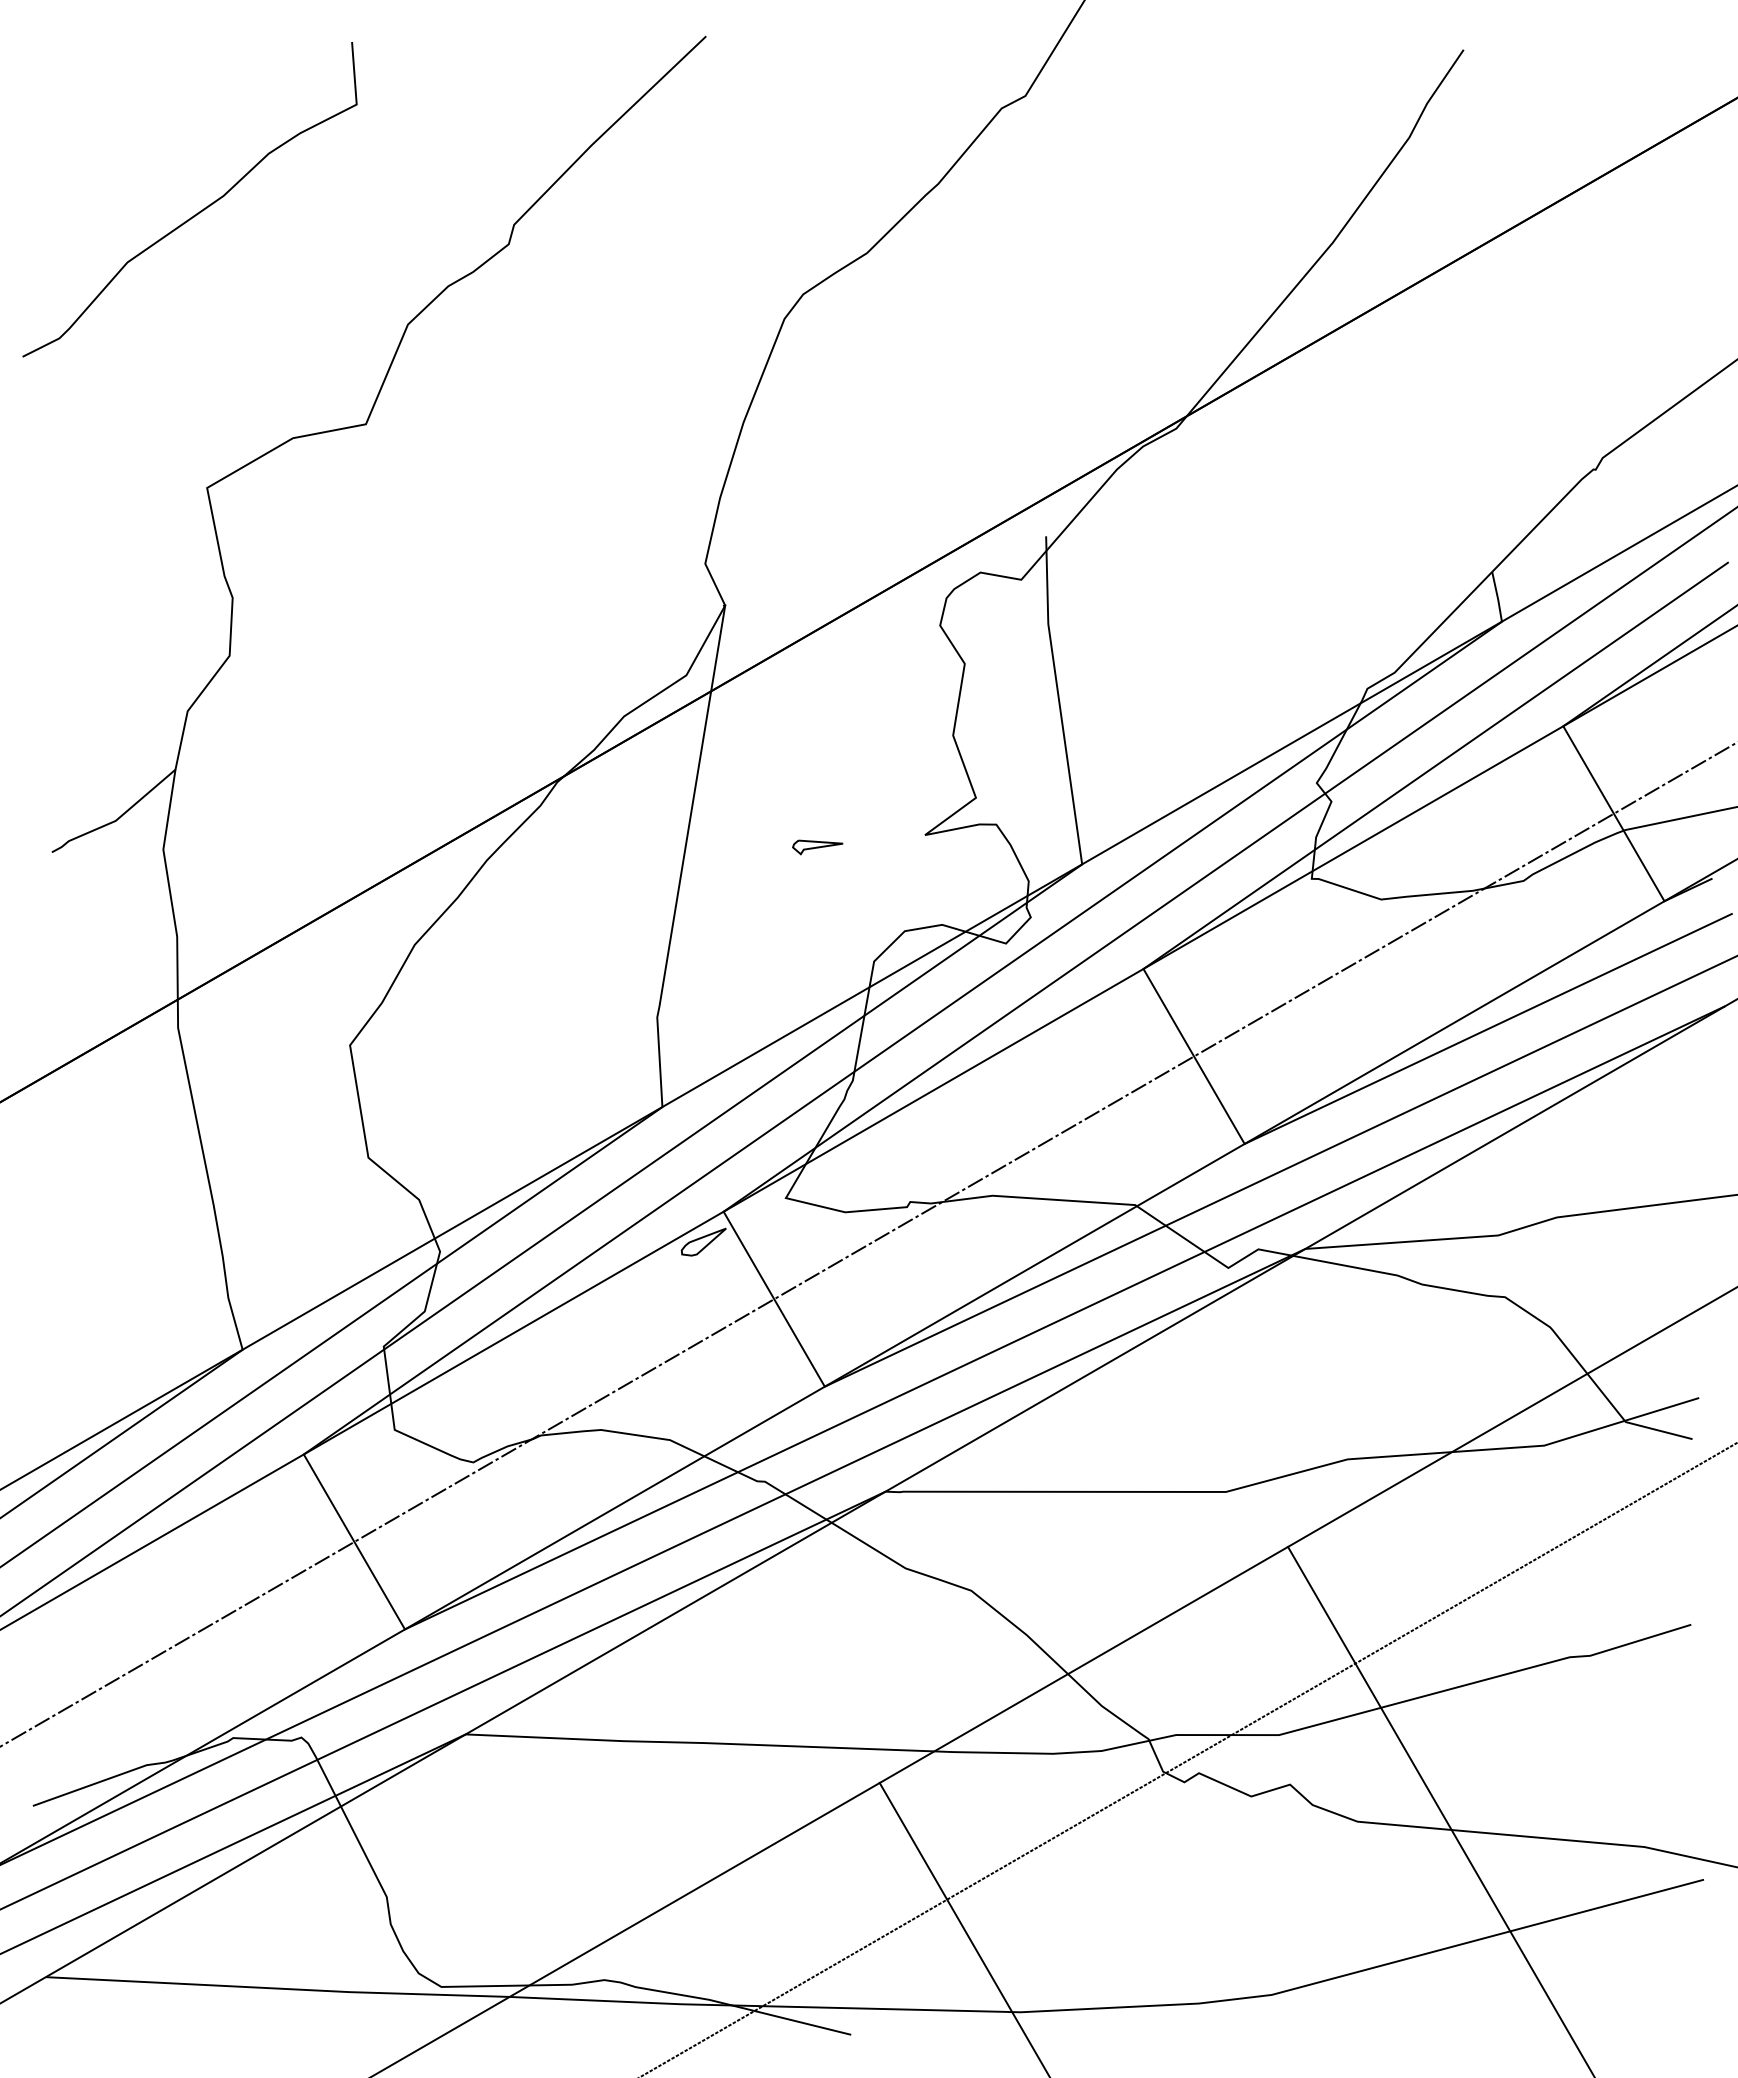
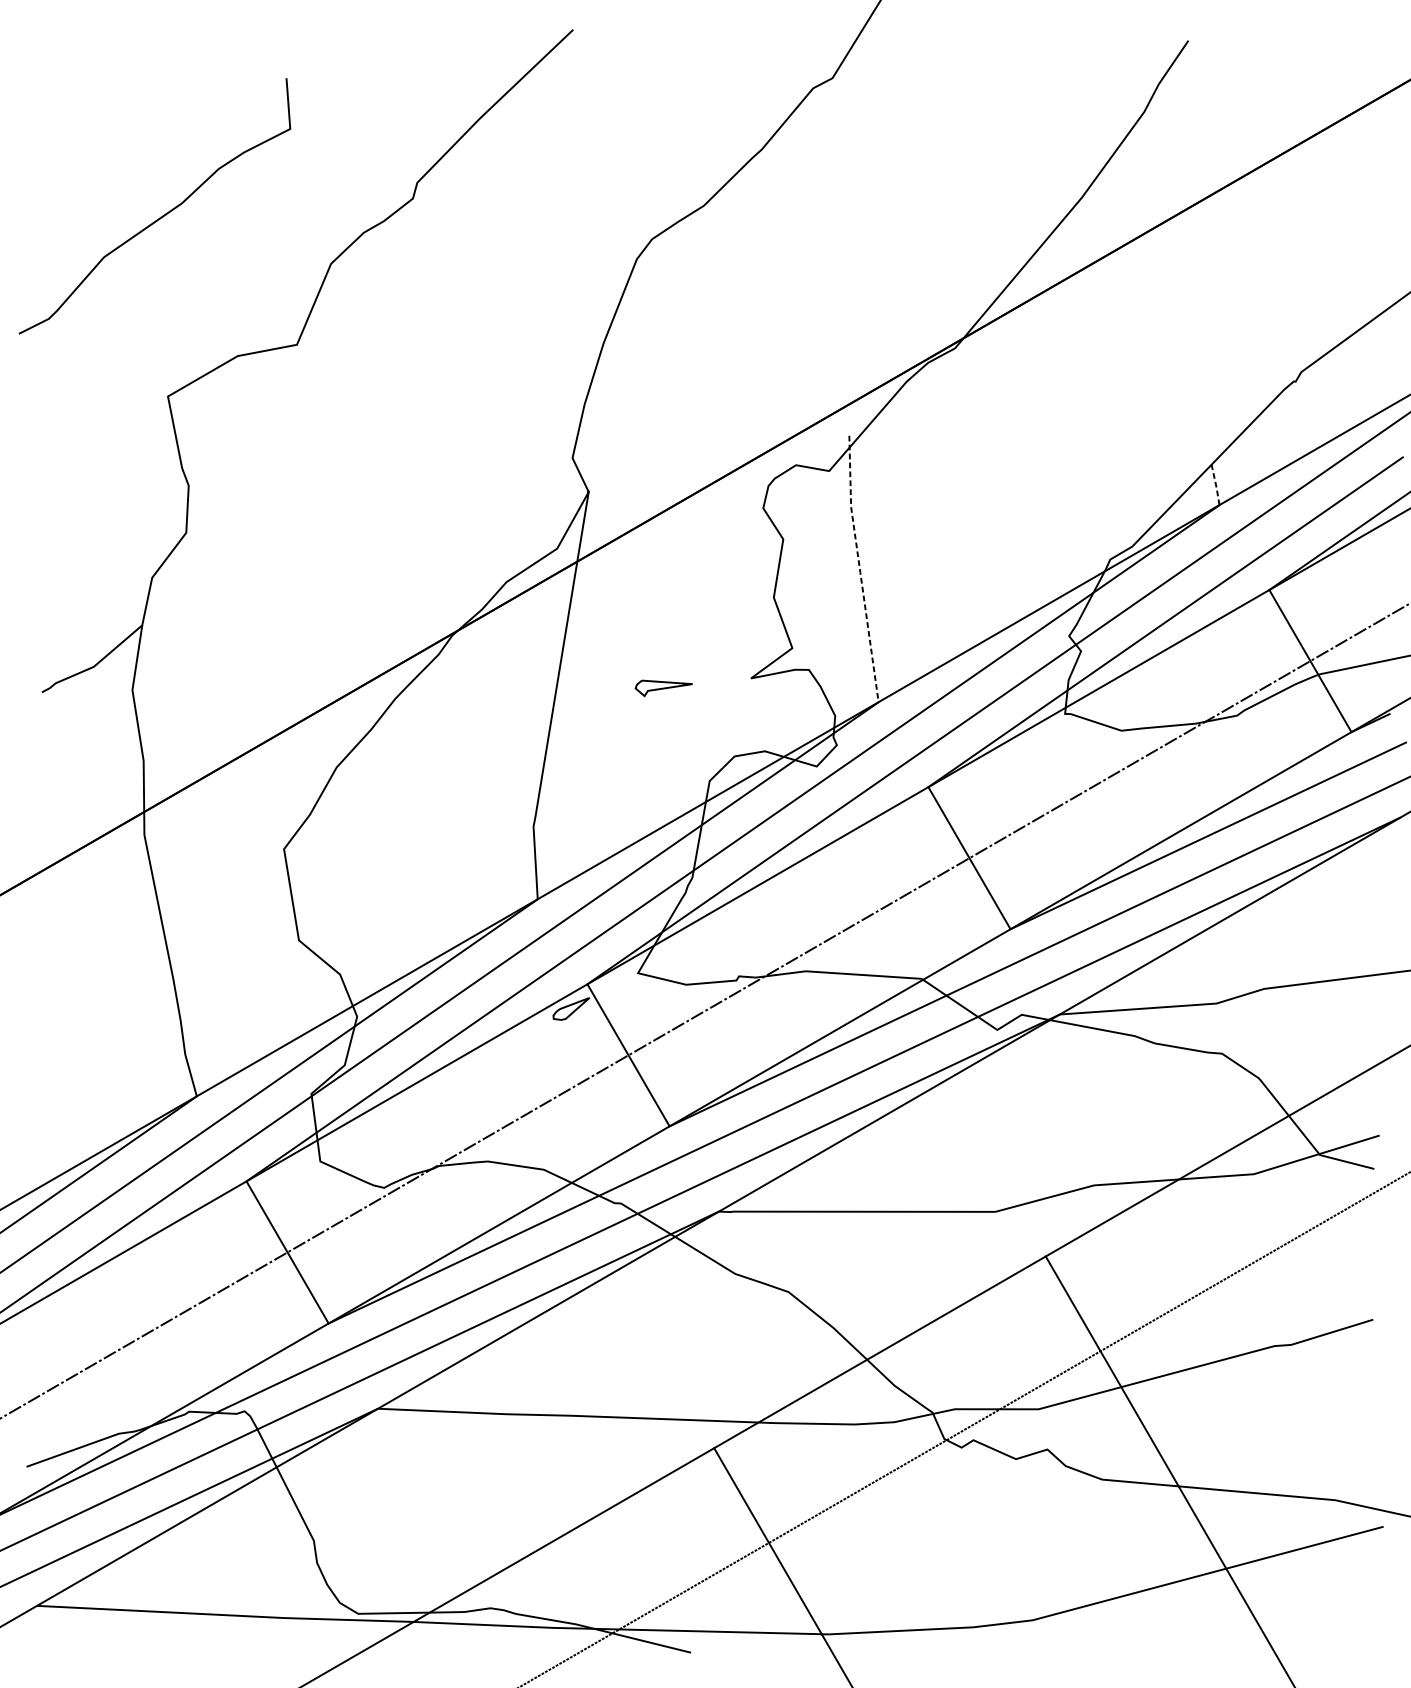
curve: (197, 212) -> (160, 216), moved
line: (1497, 597) -> (1215, 485), solid -> dashed
line: (1059, 700) -> (860, 569), solid -> dashed
part: (817, 847) -> (663, 688), size x1.4

